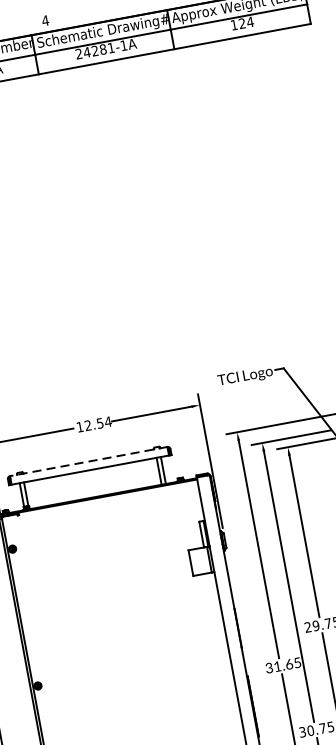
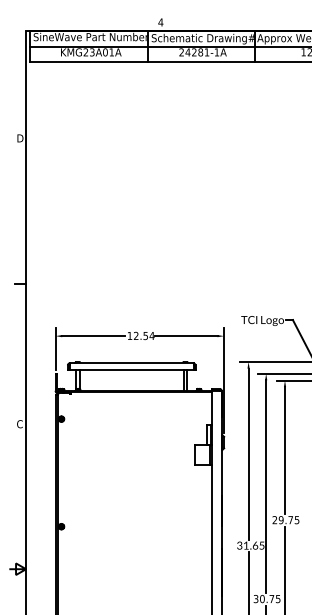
line: (88, 461) -> (131, 363), dashed -> solid

